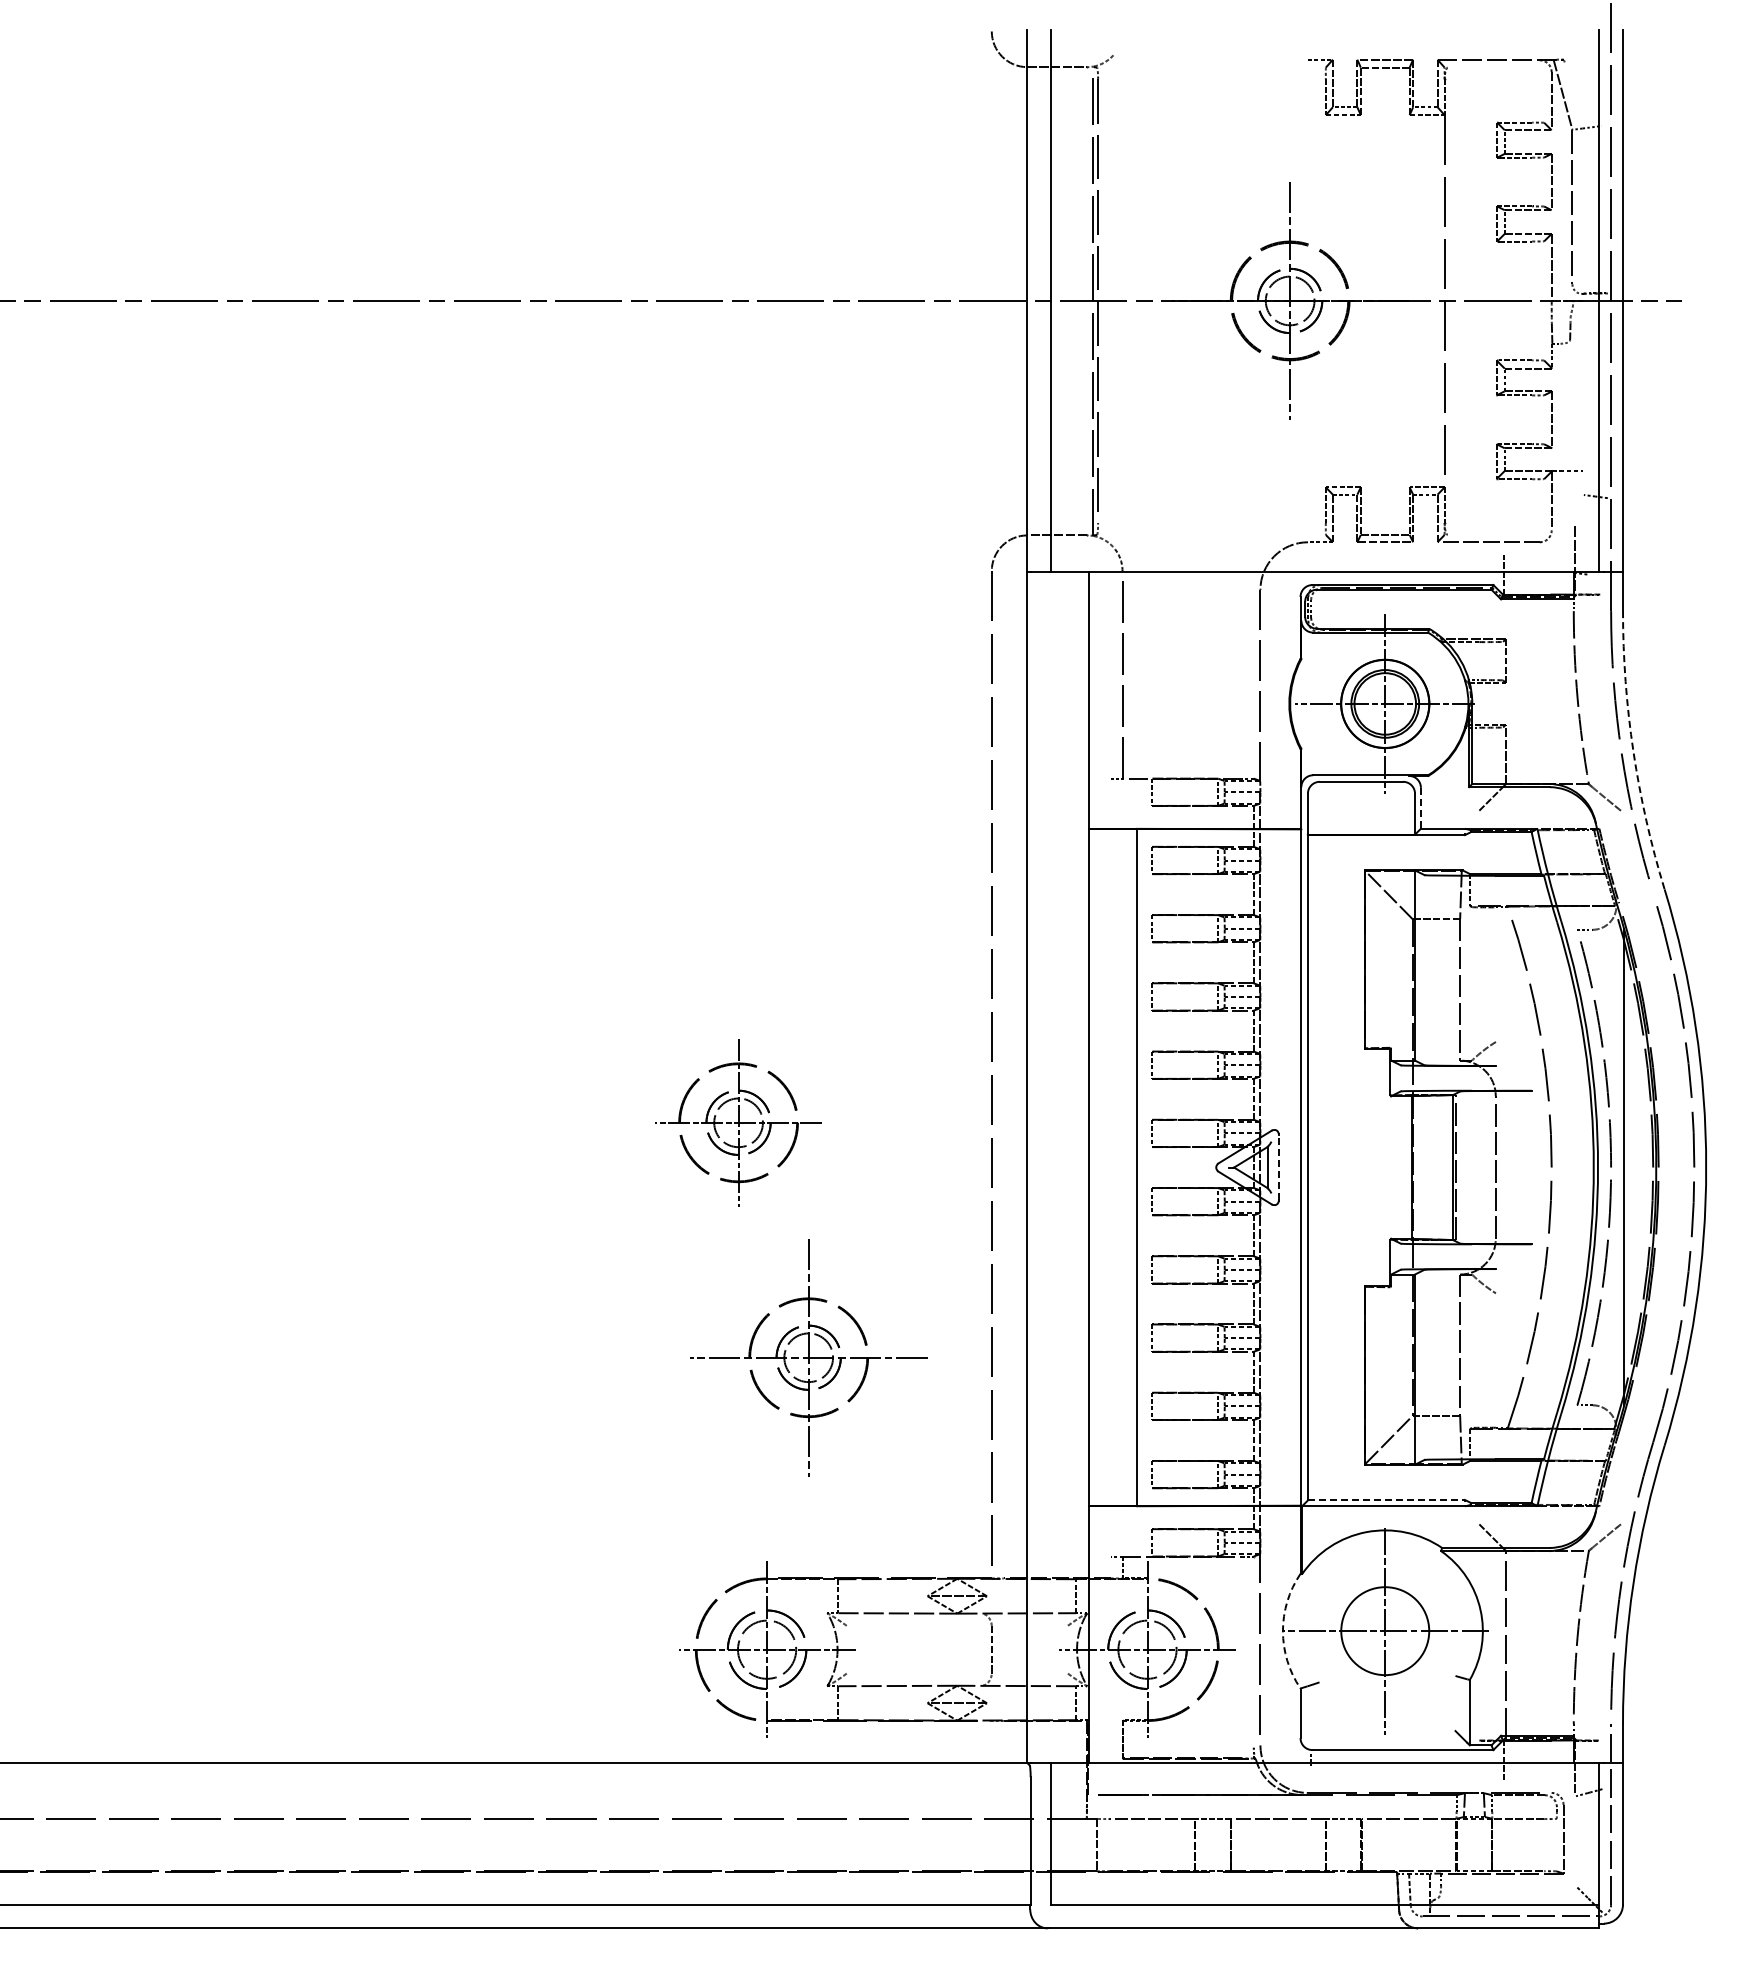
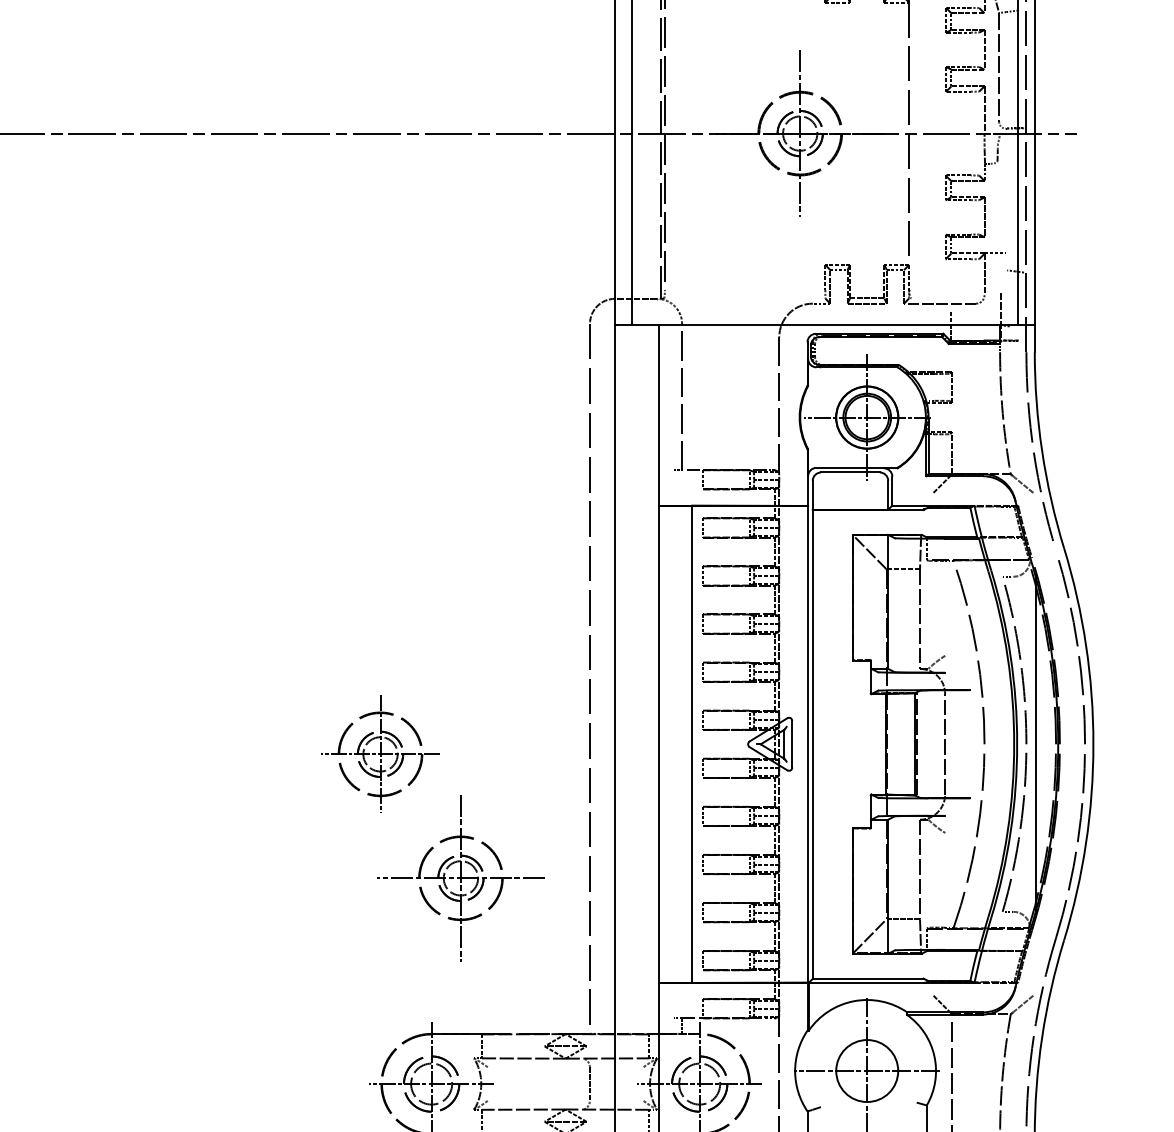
arc: (1633, 751) -> (1042, 451), dashed -> solid
line: (1420, 808) -> (892, 491), dashed -> solid
part: (738, 1122) -> (380, 754), moved
line: (1278, 1167) -> (792, 744), dashed -> solid
line: (1387, 1500) -> (868, 978), dashed -> solid
arc: (1282, 1631) -> (794, 1071), dashed -> solid

